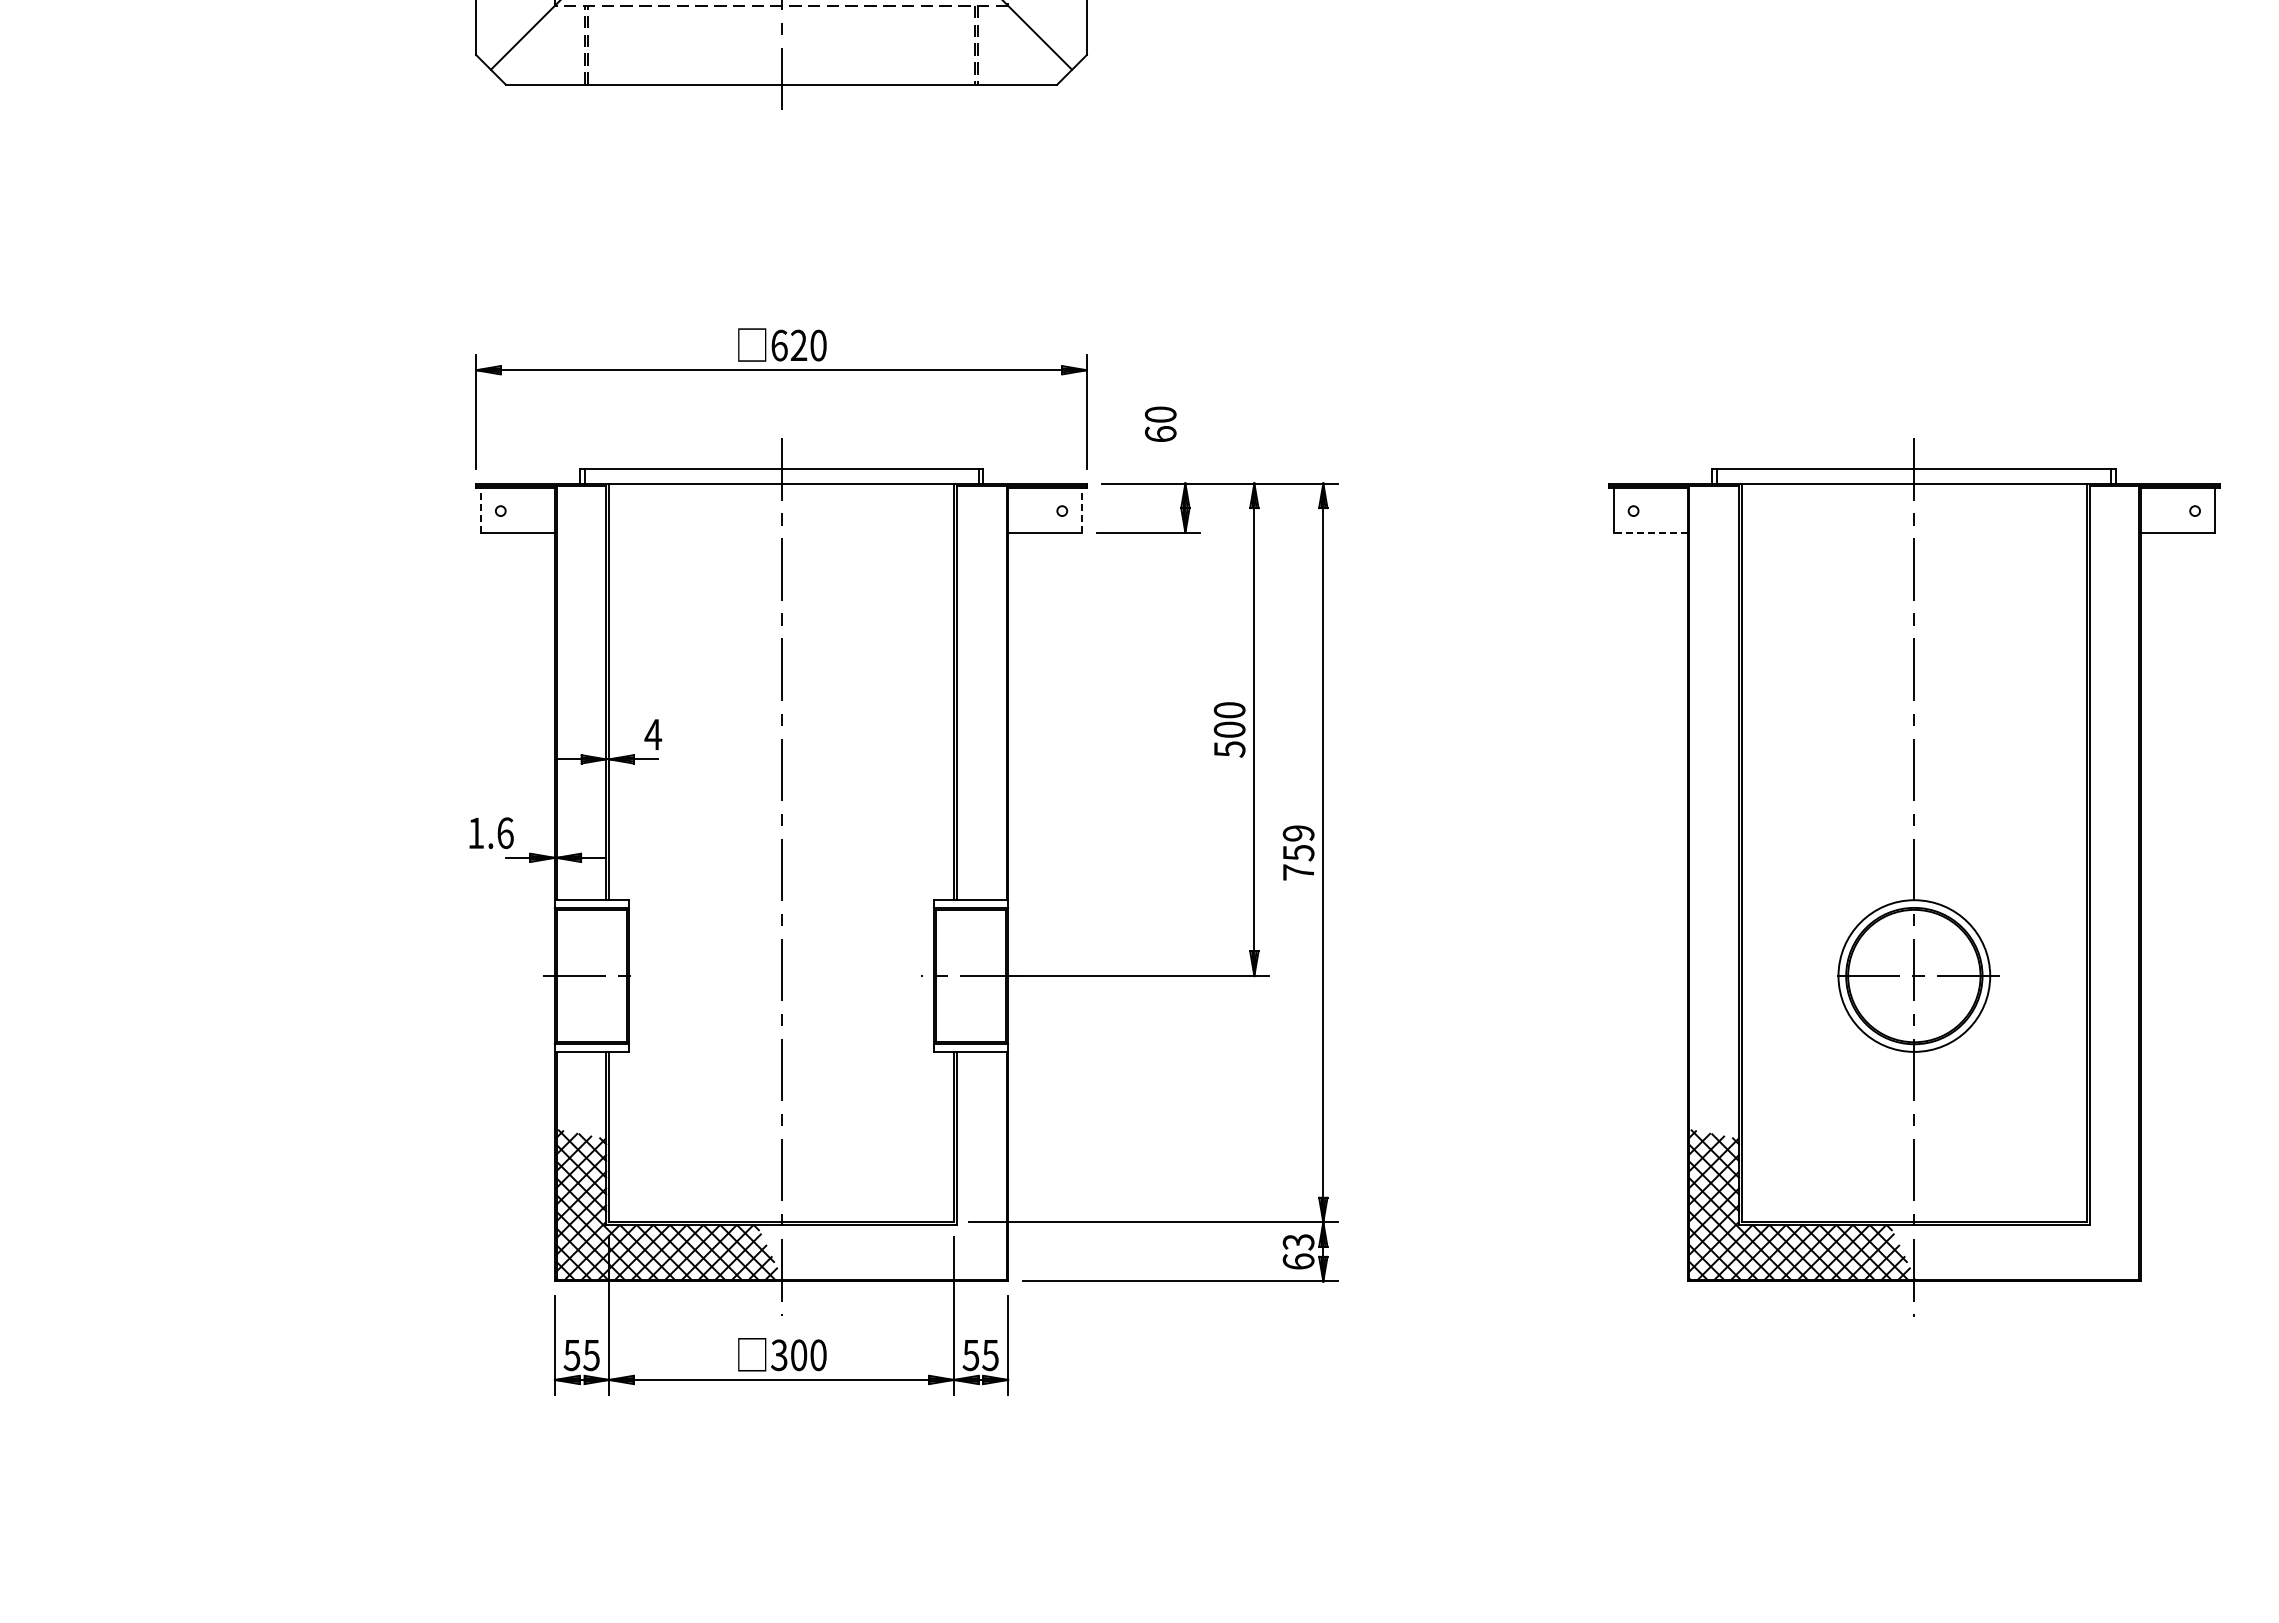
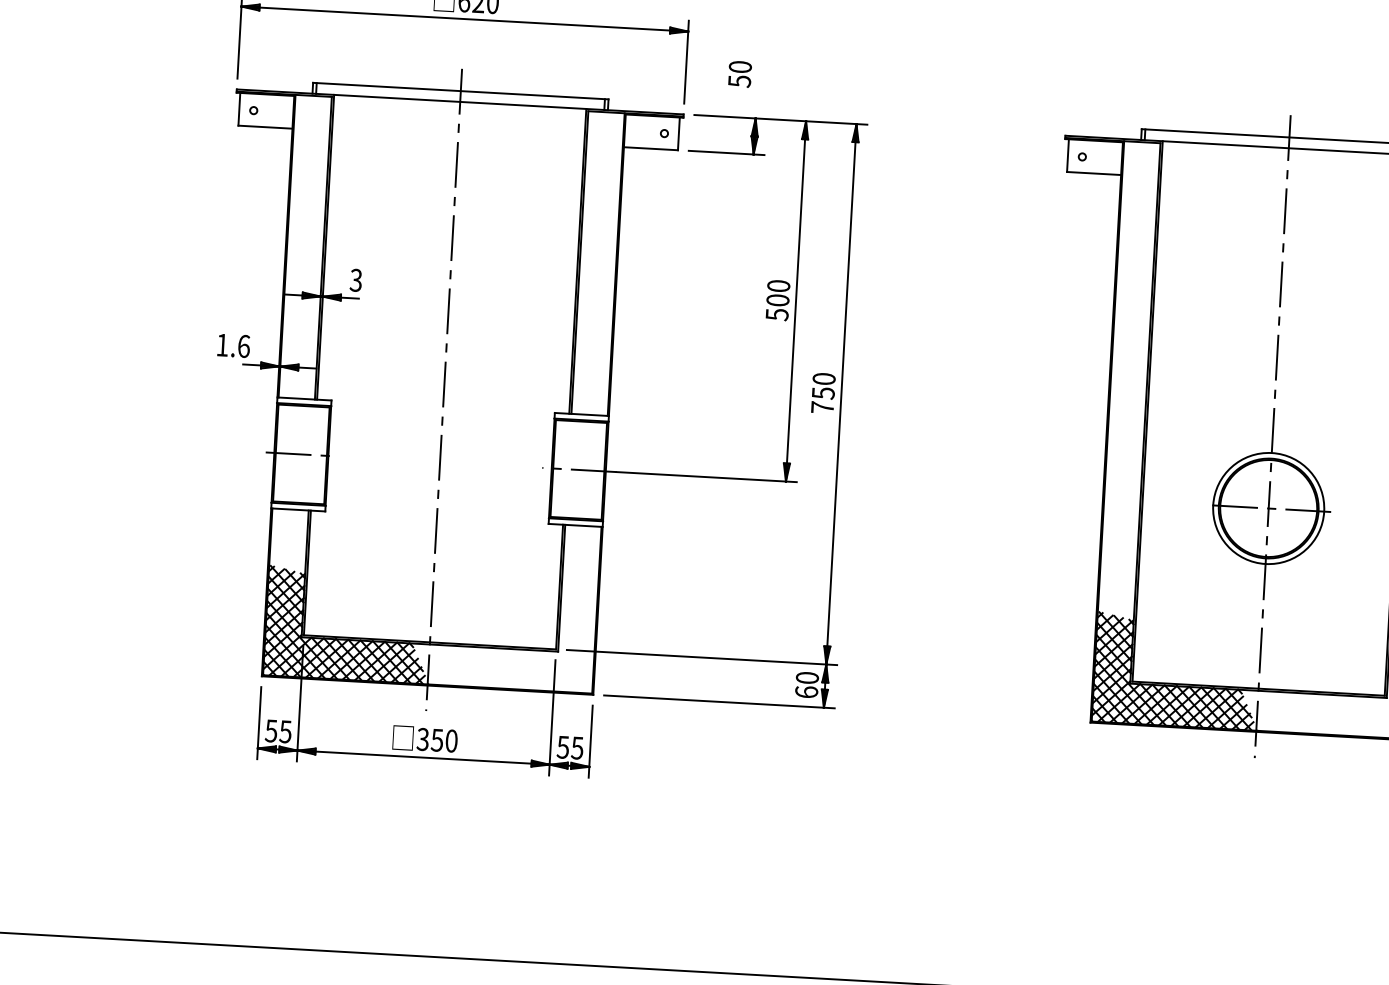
text: (1160, 434) -> (739, 81), 60 -> 50
line: (481, 509) -> (239, 108), dashed -> solid
line: (1081, 509) -> (678, 133), dashed -> solid
line: (1650, 532) -> (1093, 173), dashed -> solid
text: (653, 734) -> (356, 280), 4 -> 3
text: (1298, 833) -> (824, 379), 759 -> 750
text: (1298, 1242) -> (807, 678), 63 -> 60
text: (798, 1355) -> (436, 740), 300 -> 350

